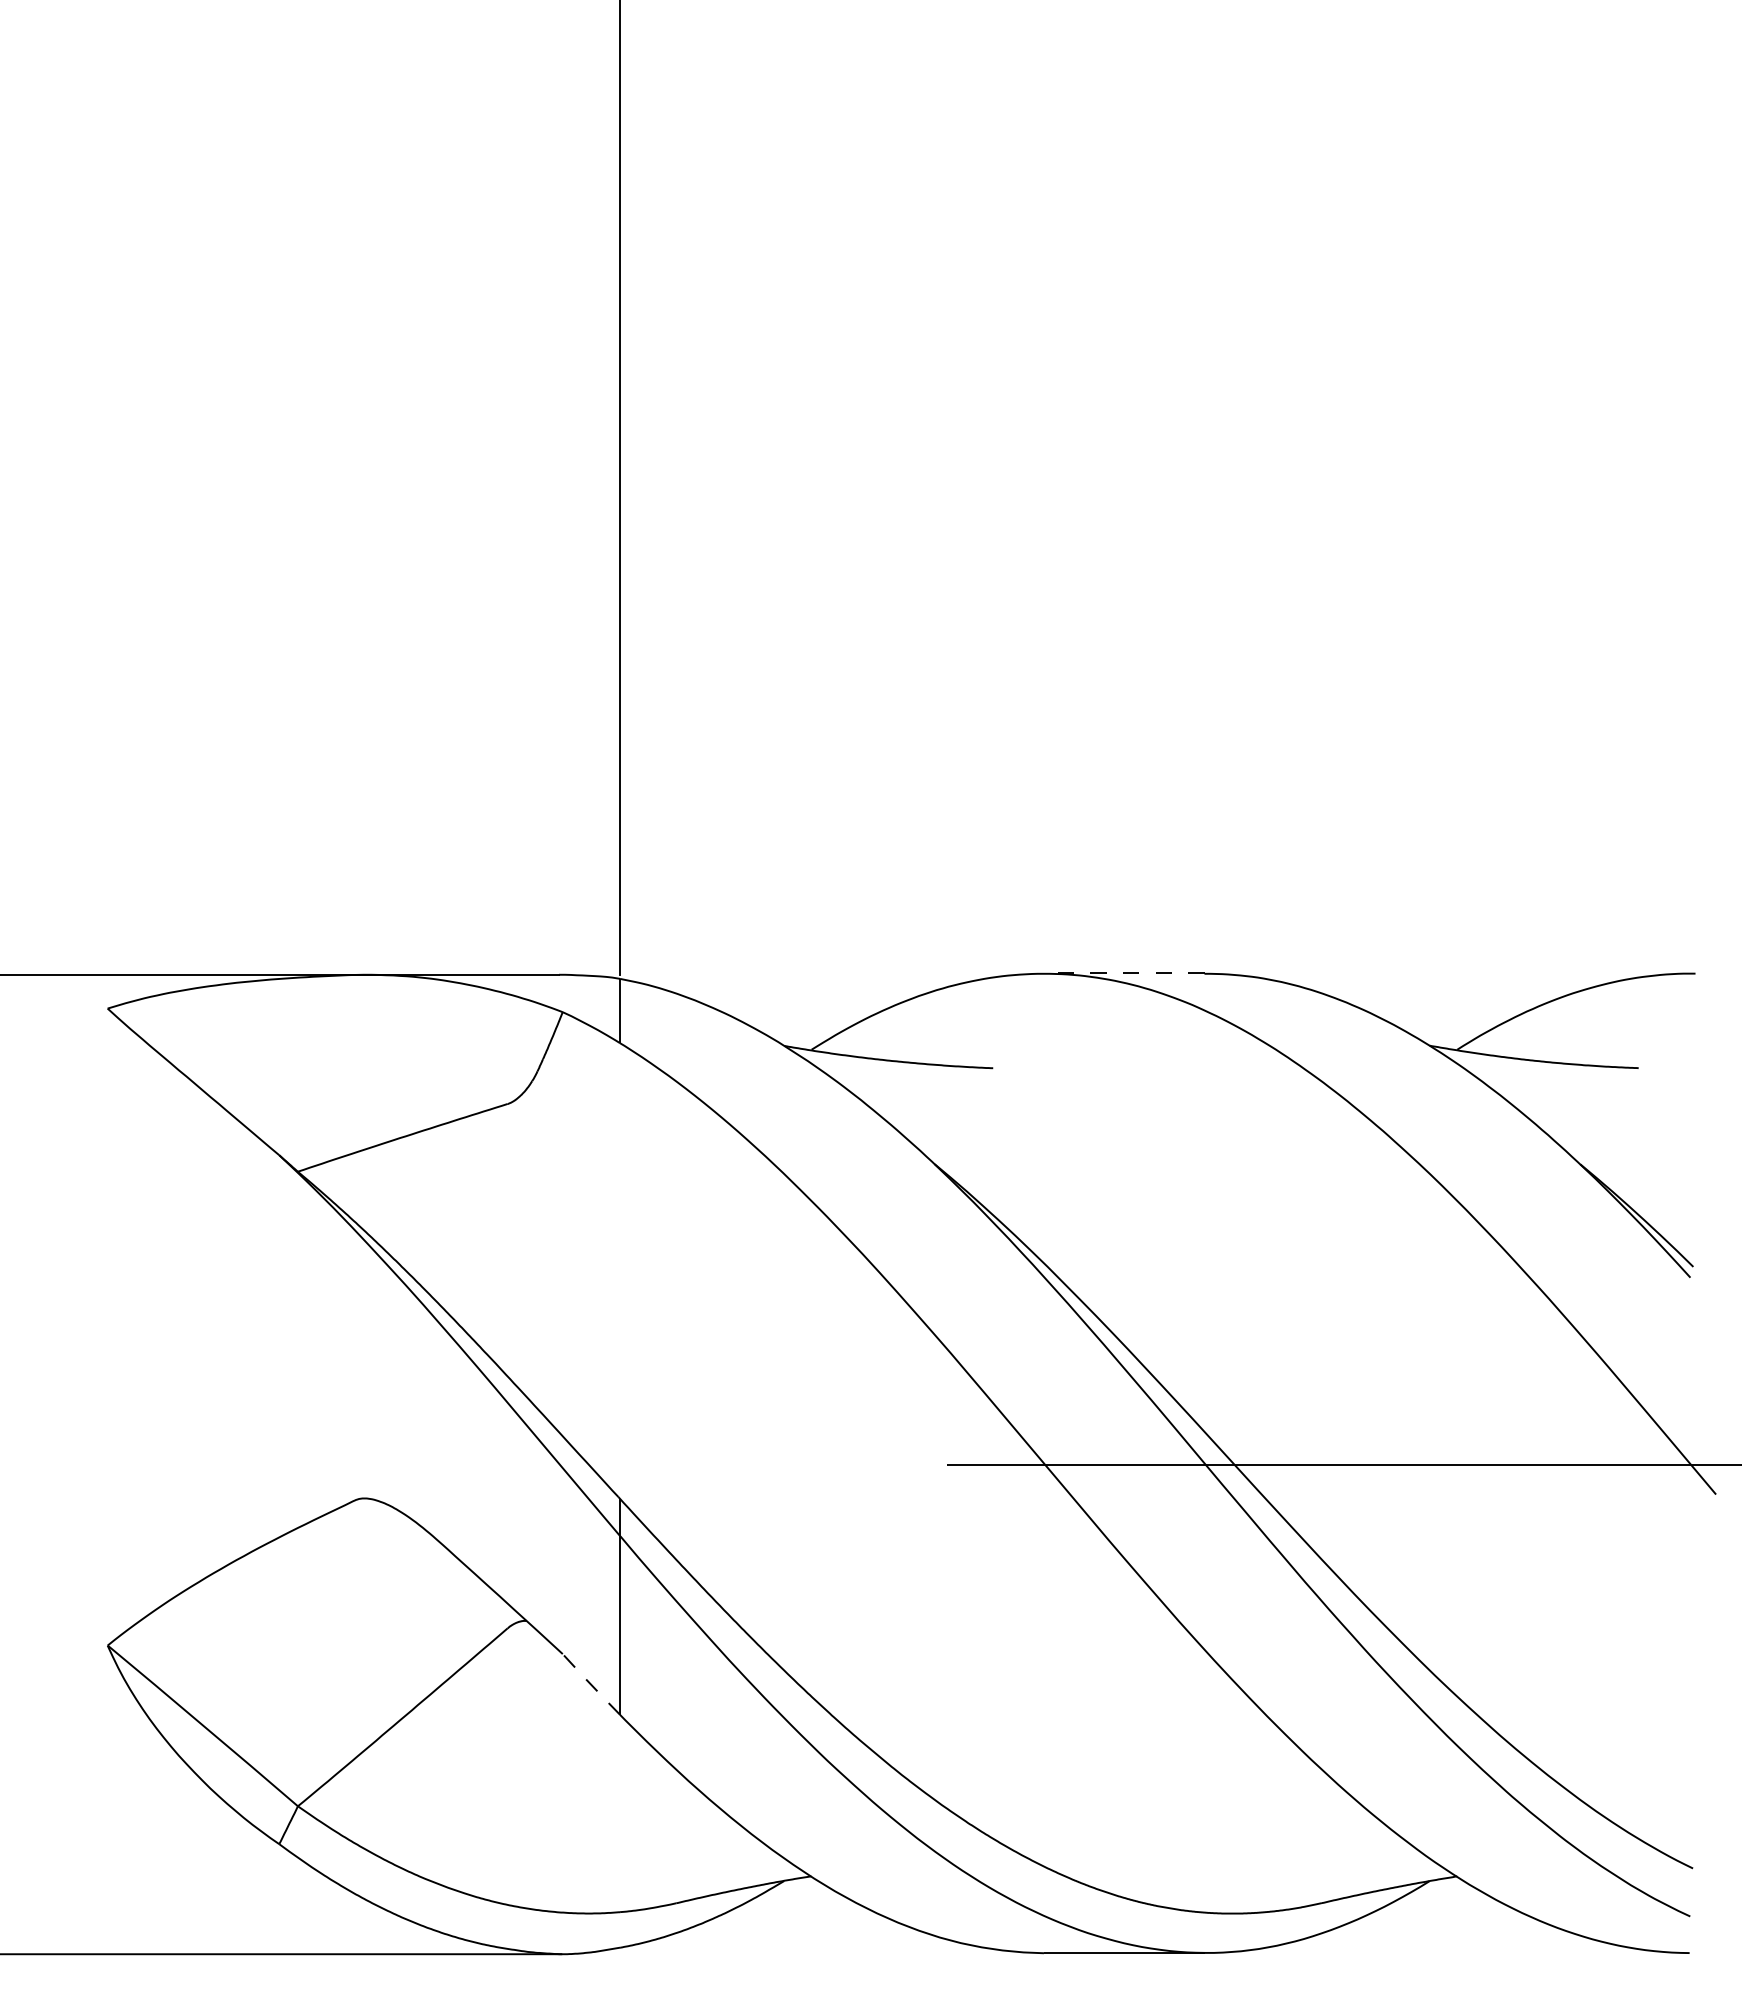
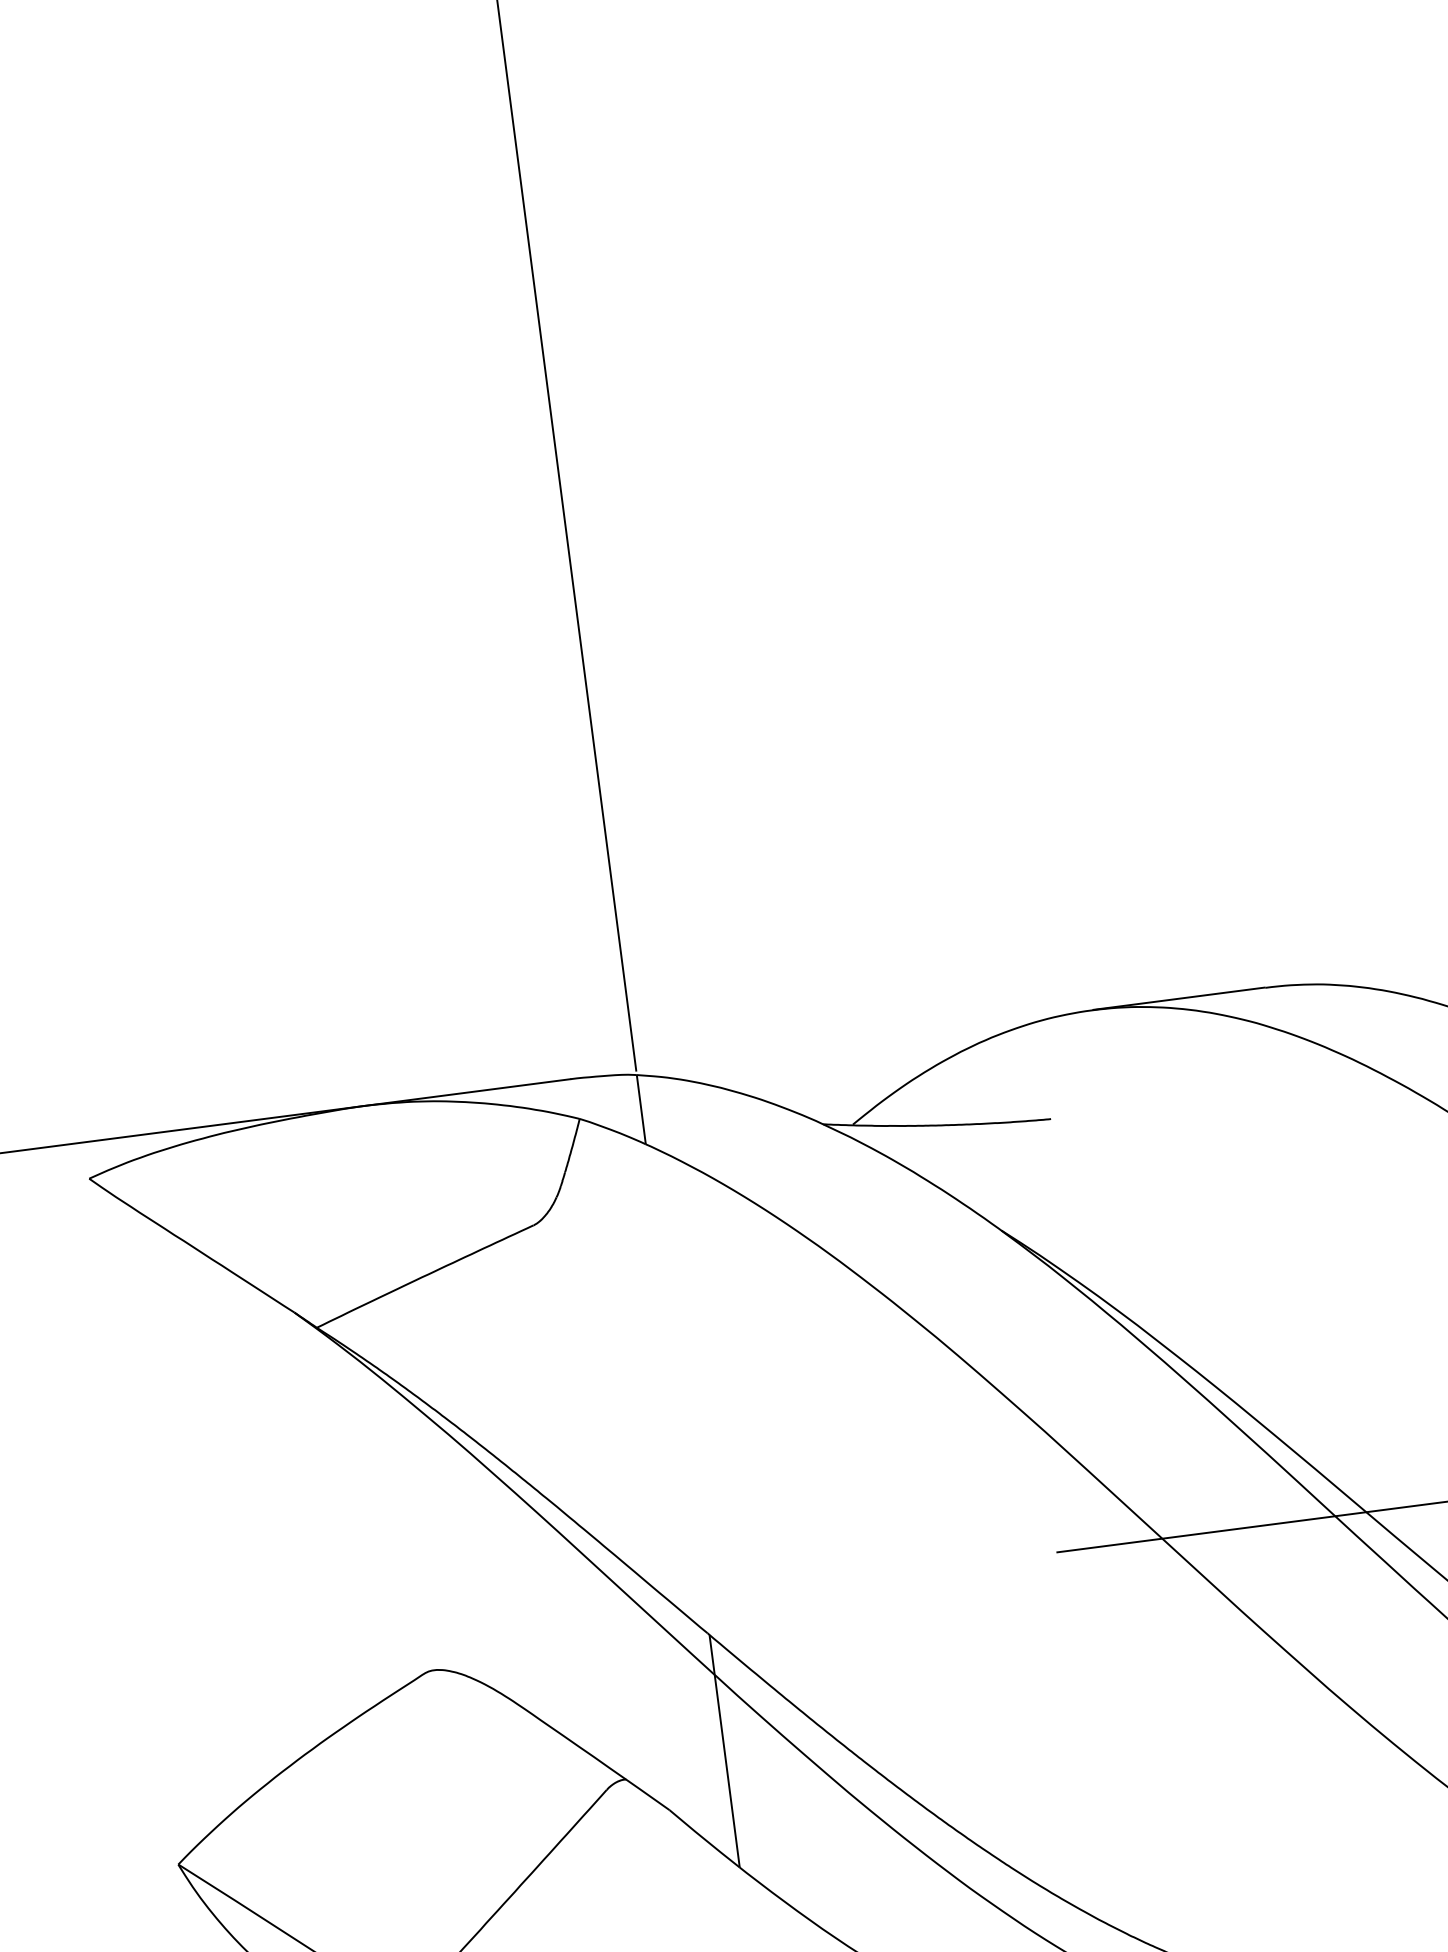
line: (1123, 973) -> (1178, 998), dashed -> solid
line: (591, 1684) -> (704, 1838), dashed -> solid

